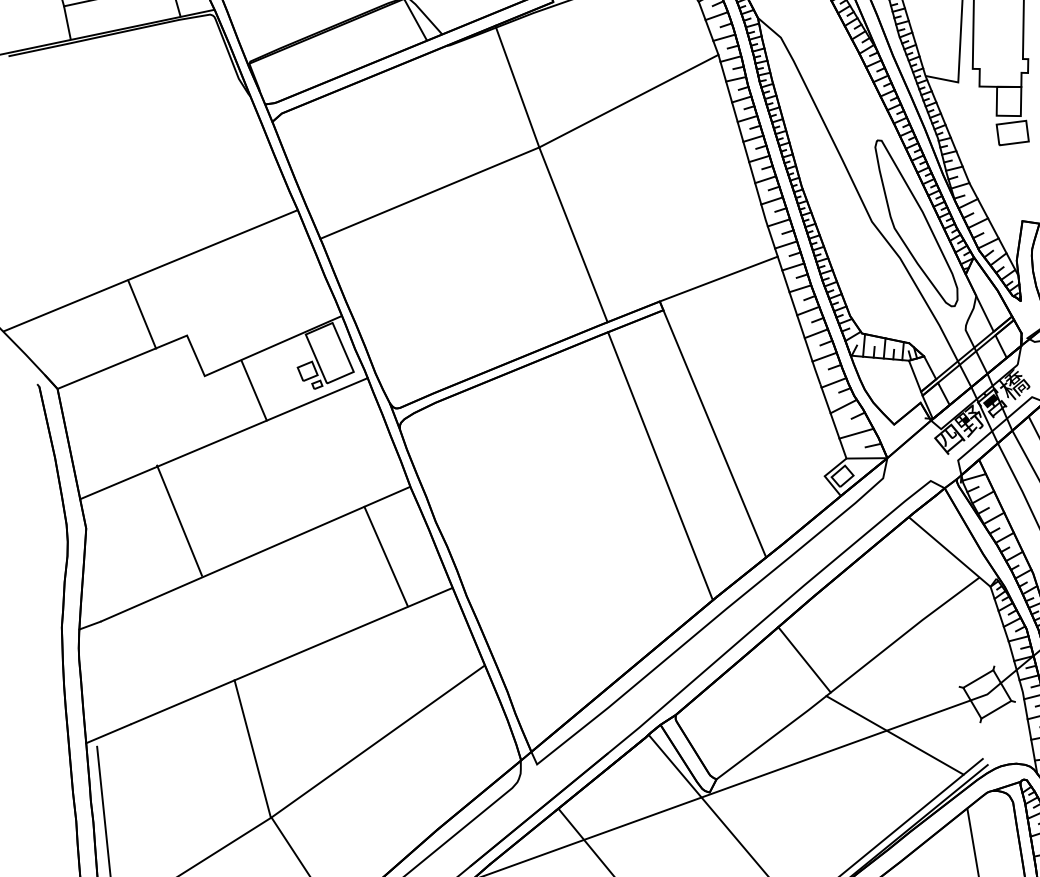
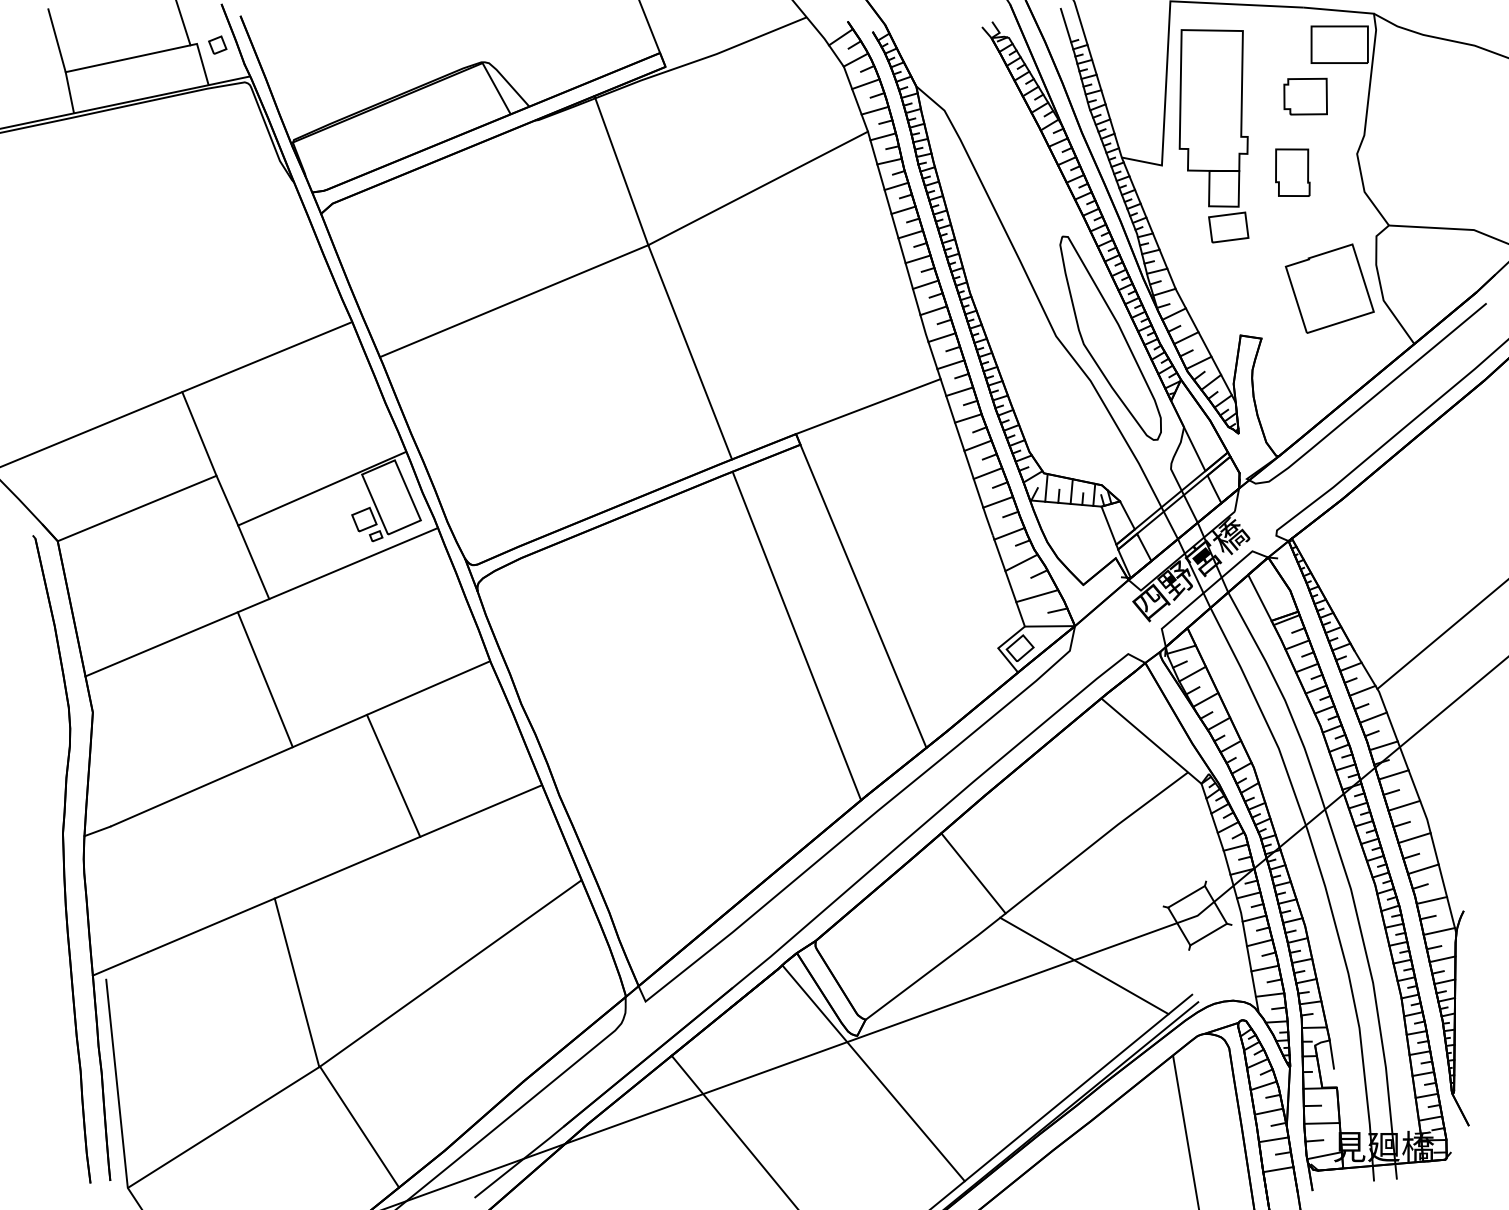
line: (142, 314) -> (199, 433), moved
line: (253, 390) -> (253, 562), moved
line: (178, 520) -> (264, 679), moved
line: (386, 556) -> (393, 775), moved

